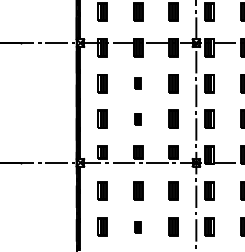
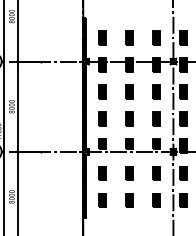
part: (138, 82) -> (129, 91), size x1.67
part: (138, 118) -> (129, 118), size x1.67
part: (138, 227) -> (129, 200), size x1.67

